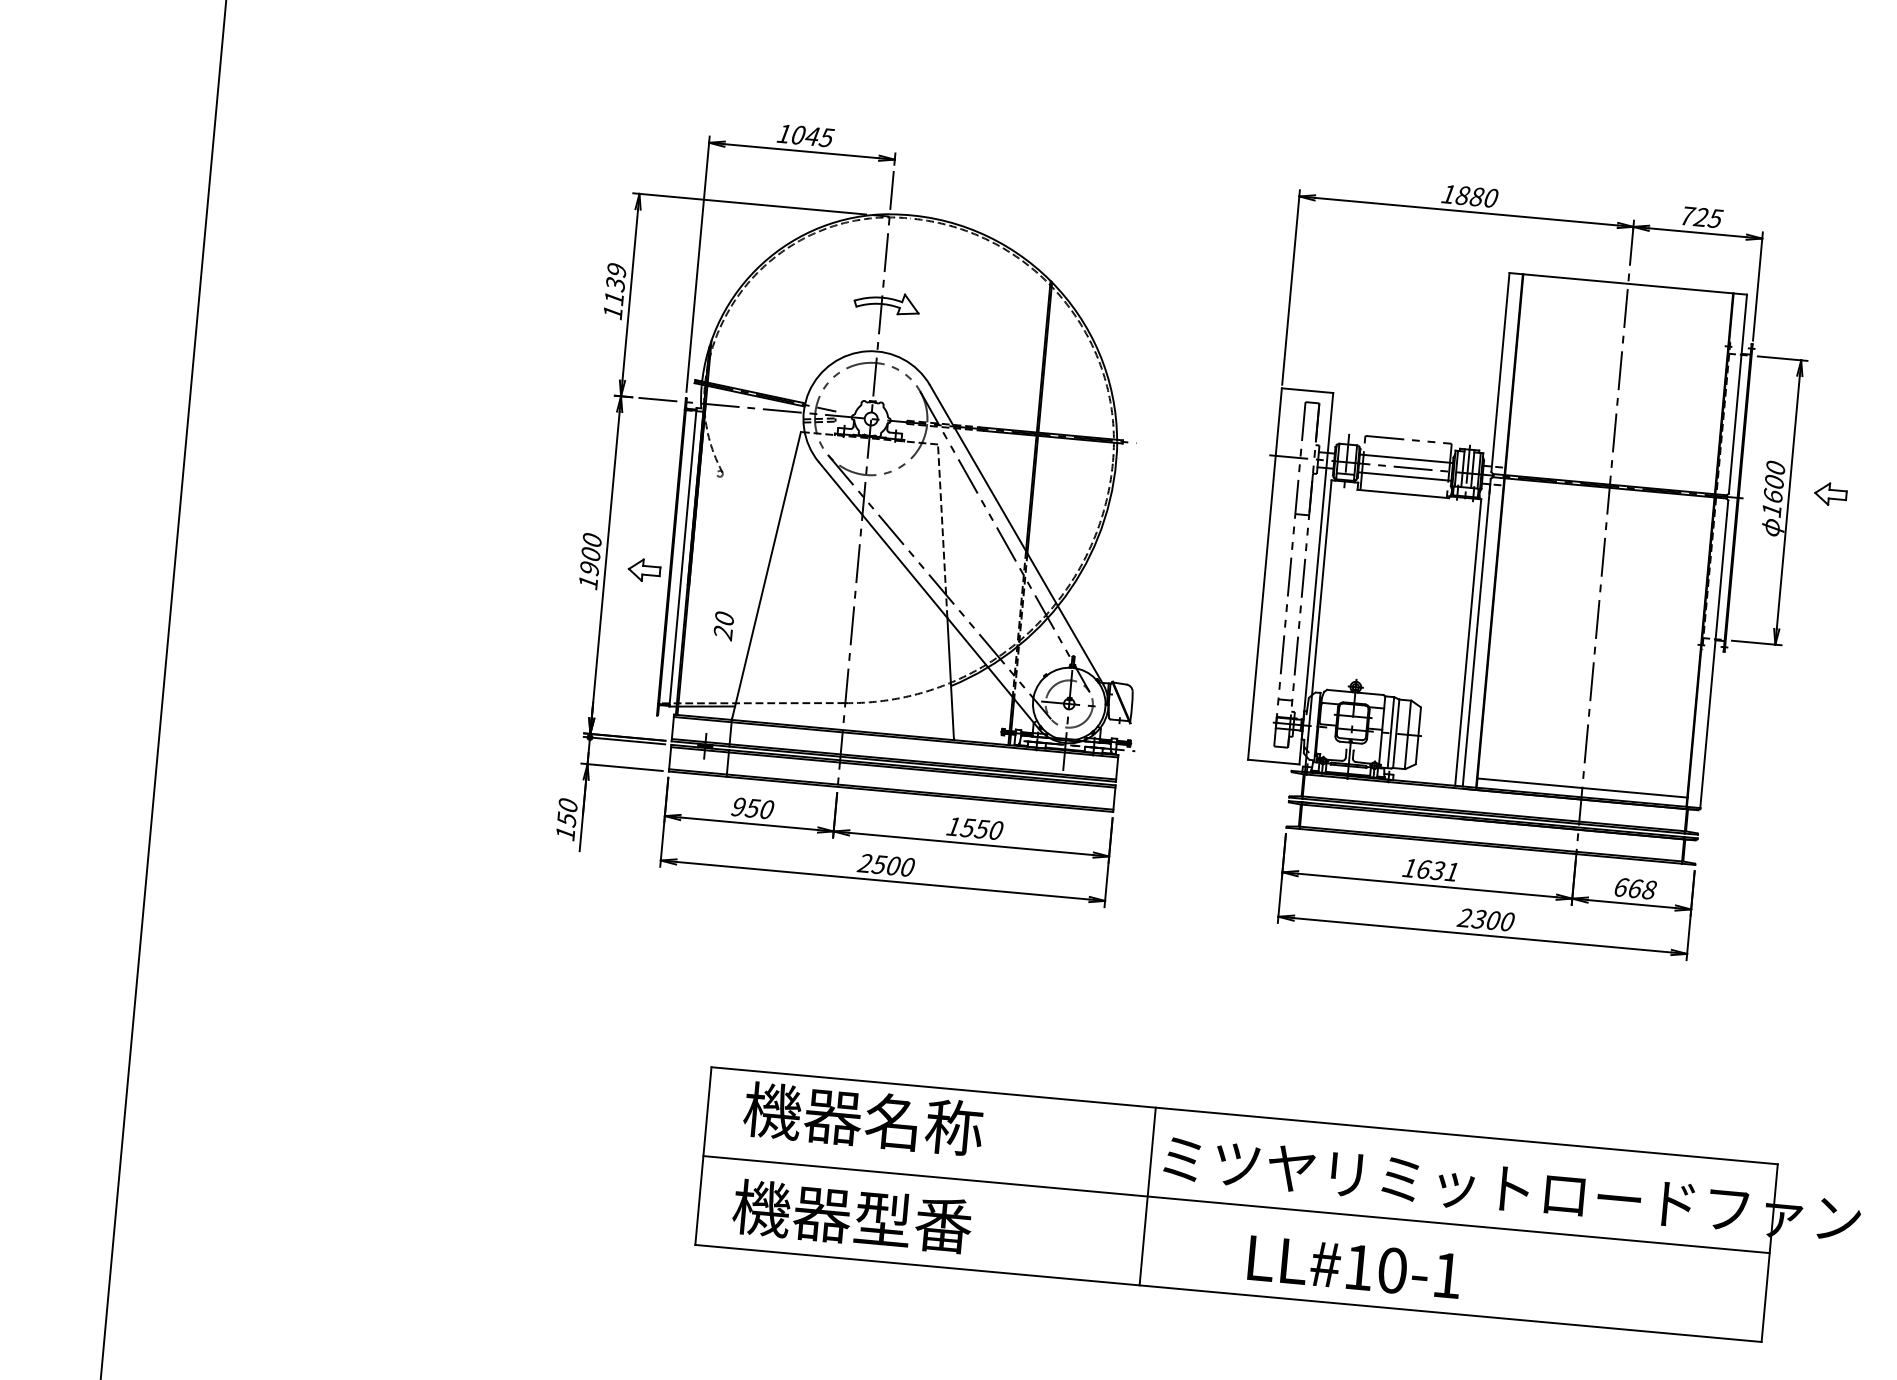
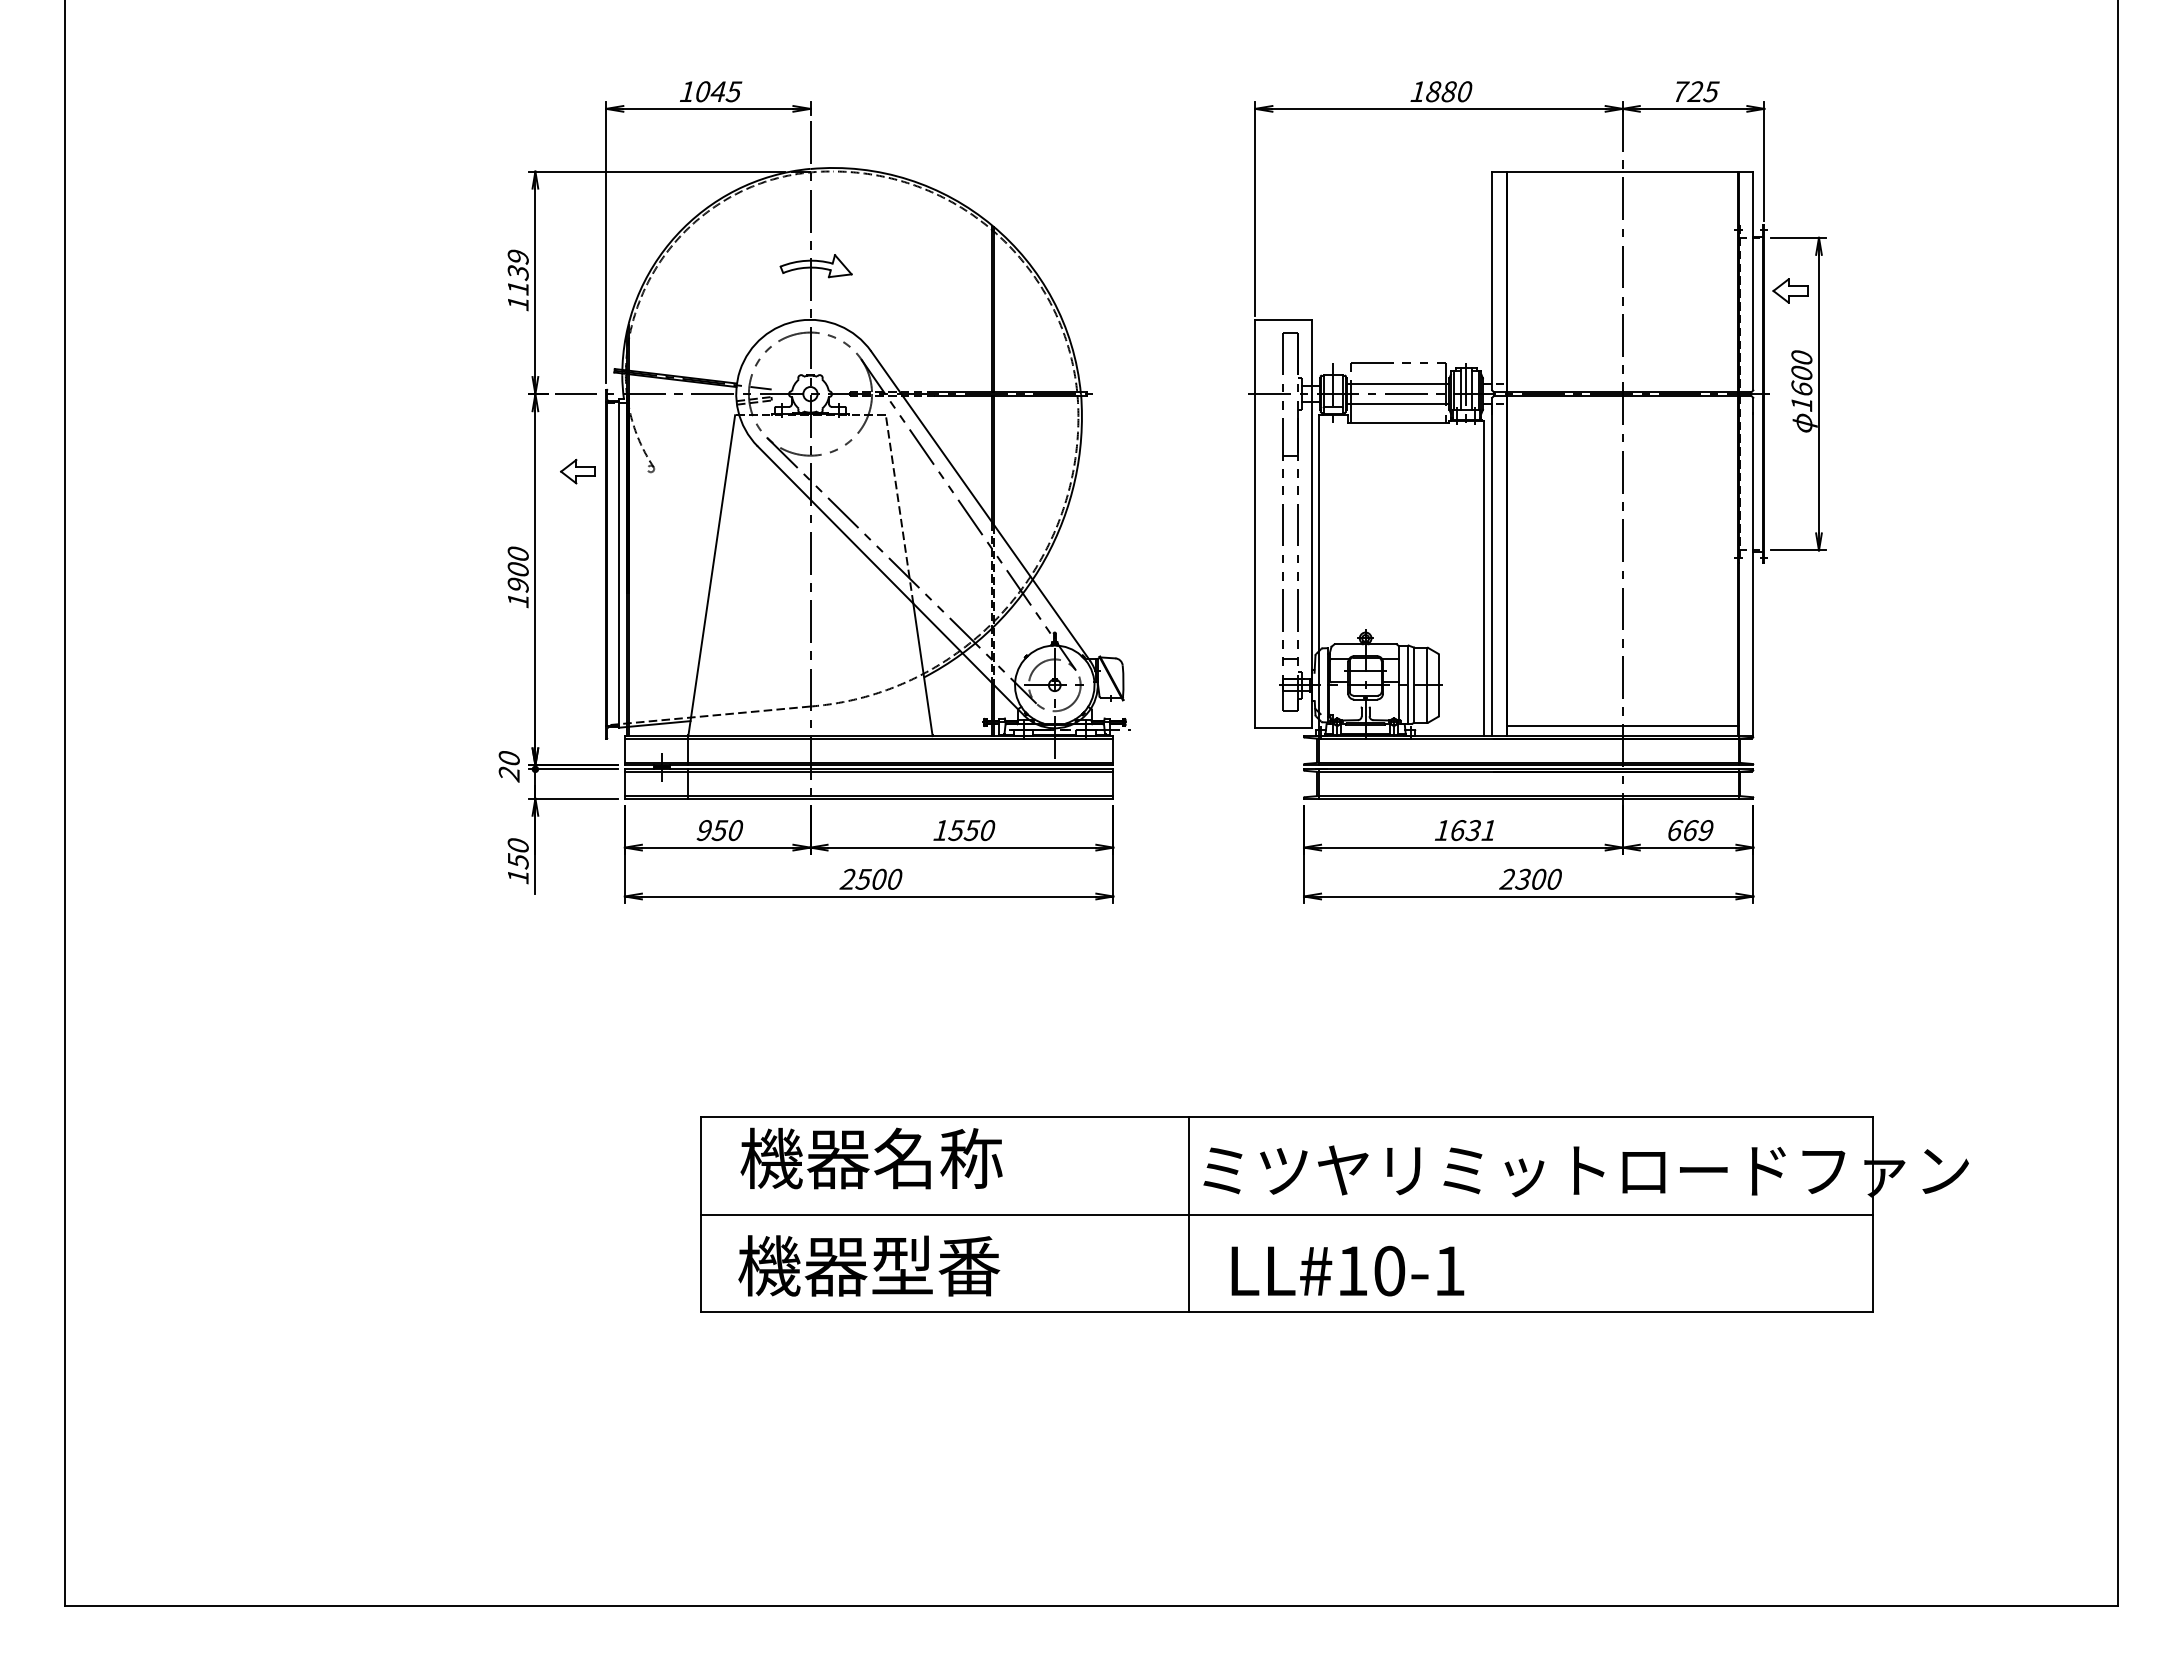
part: (1830, 493) -> (1790, 290), moved
part: (643, 570) -> (577, 471), moved
text: (723, 625) -> (508, 766), moved
text: (1648, 889) -> (1705, 830), 668 -> 669
text: (1354, 1267) -> (1347, 1271), moved

